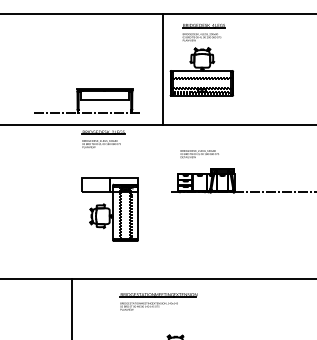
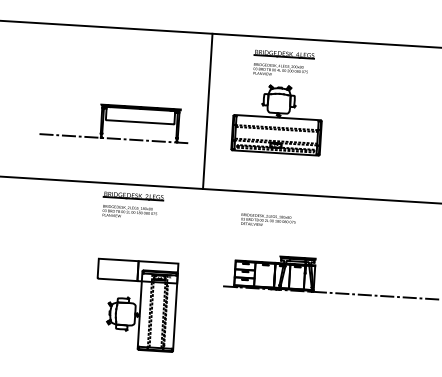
line: (163, 69) -> (208, 111), moved
part: (86, 100) -> (114, 121), moved
text: (199, 154) -> (267, 221), moved

